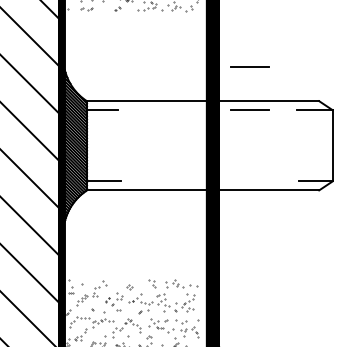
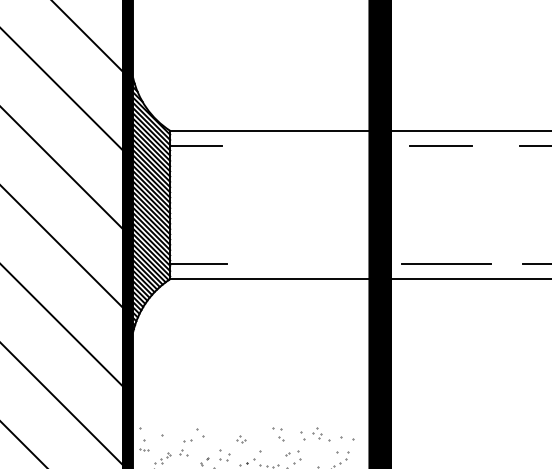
line: (249, 66) -> (440, 73), removed
line: (253, 181) -> (447, 264), added

